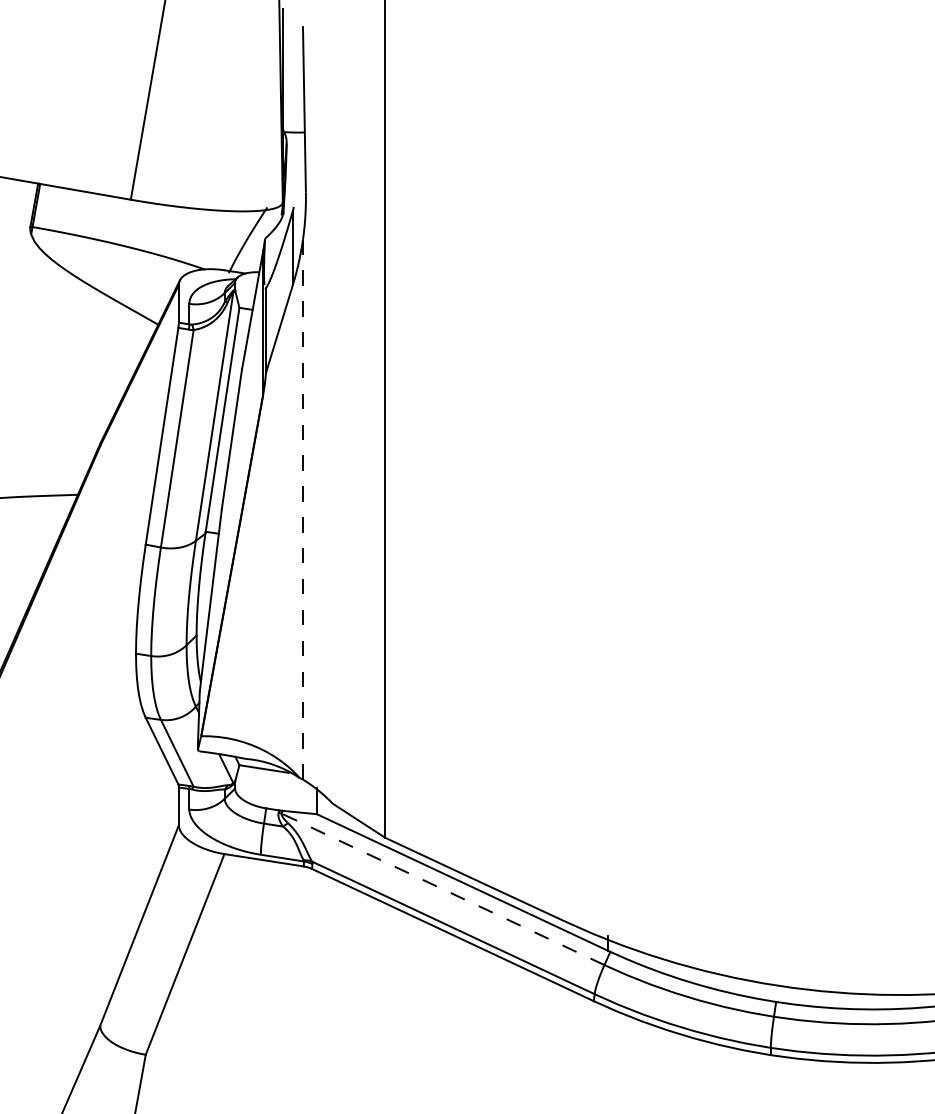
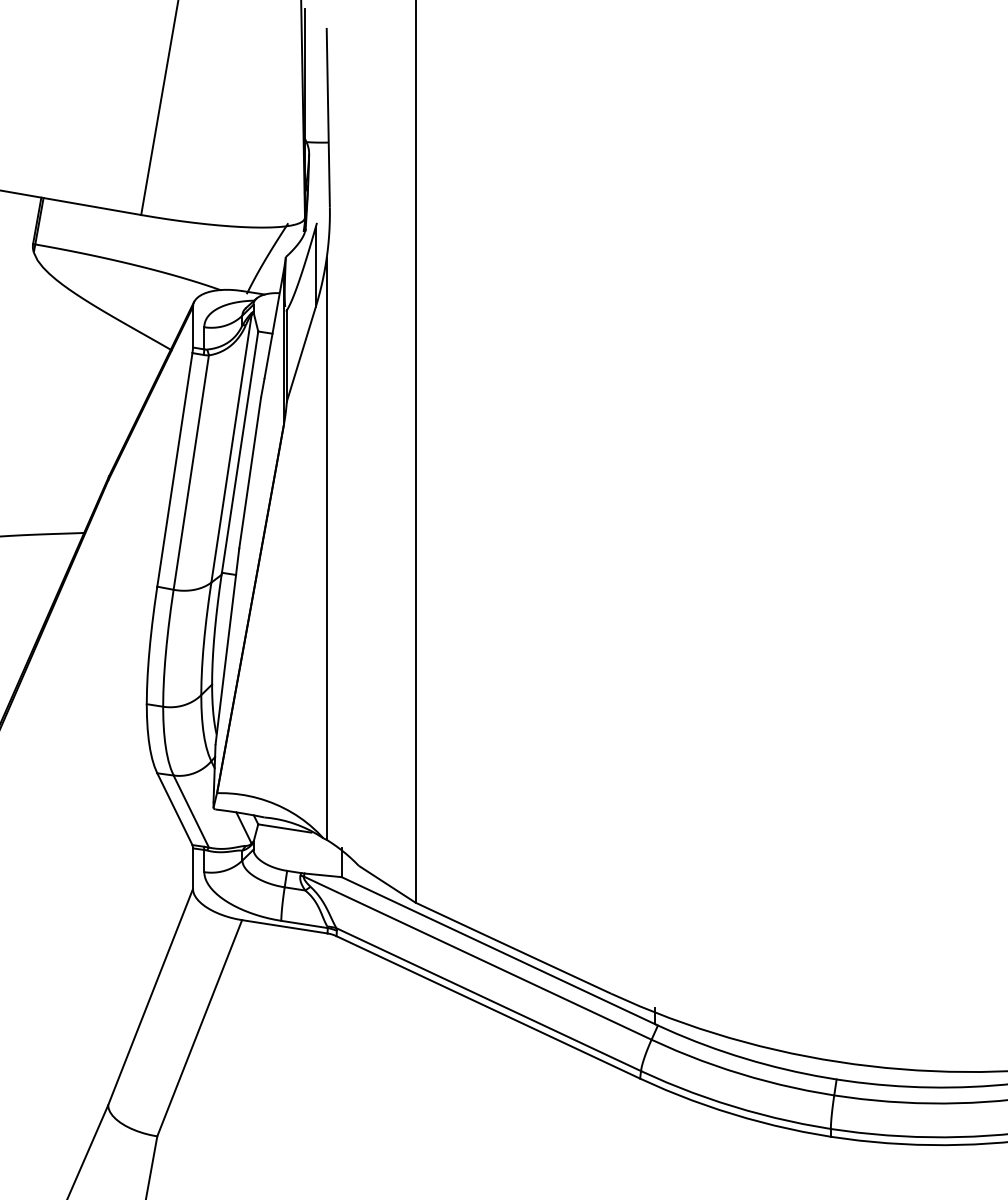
line: (302, 510) -> (326, 549), dashed -> solid
line: (442, 888) -> (477, 957), dashed -> solid

